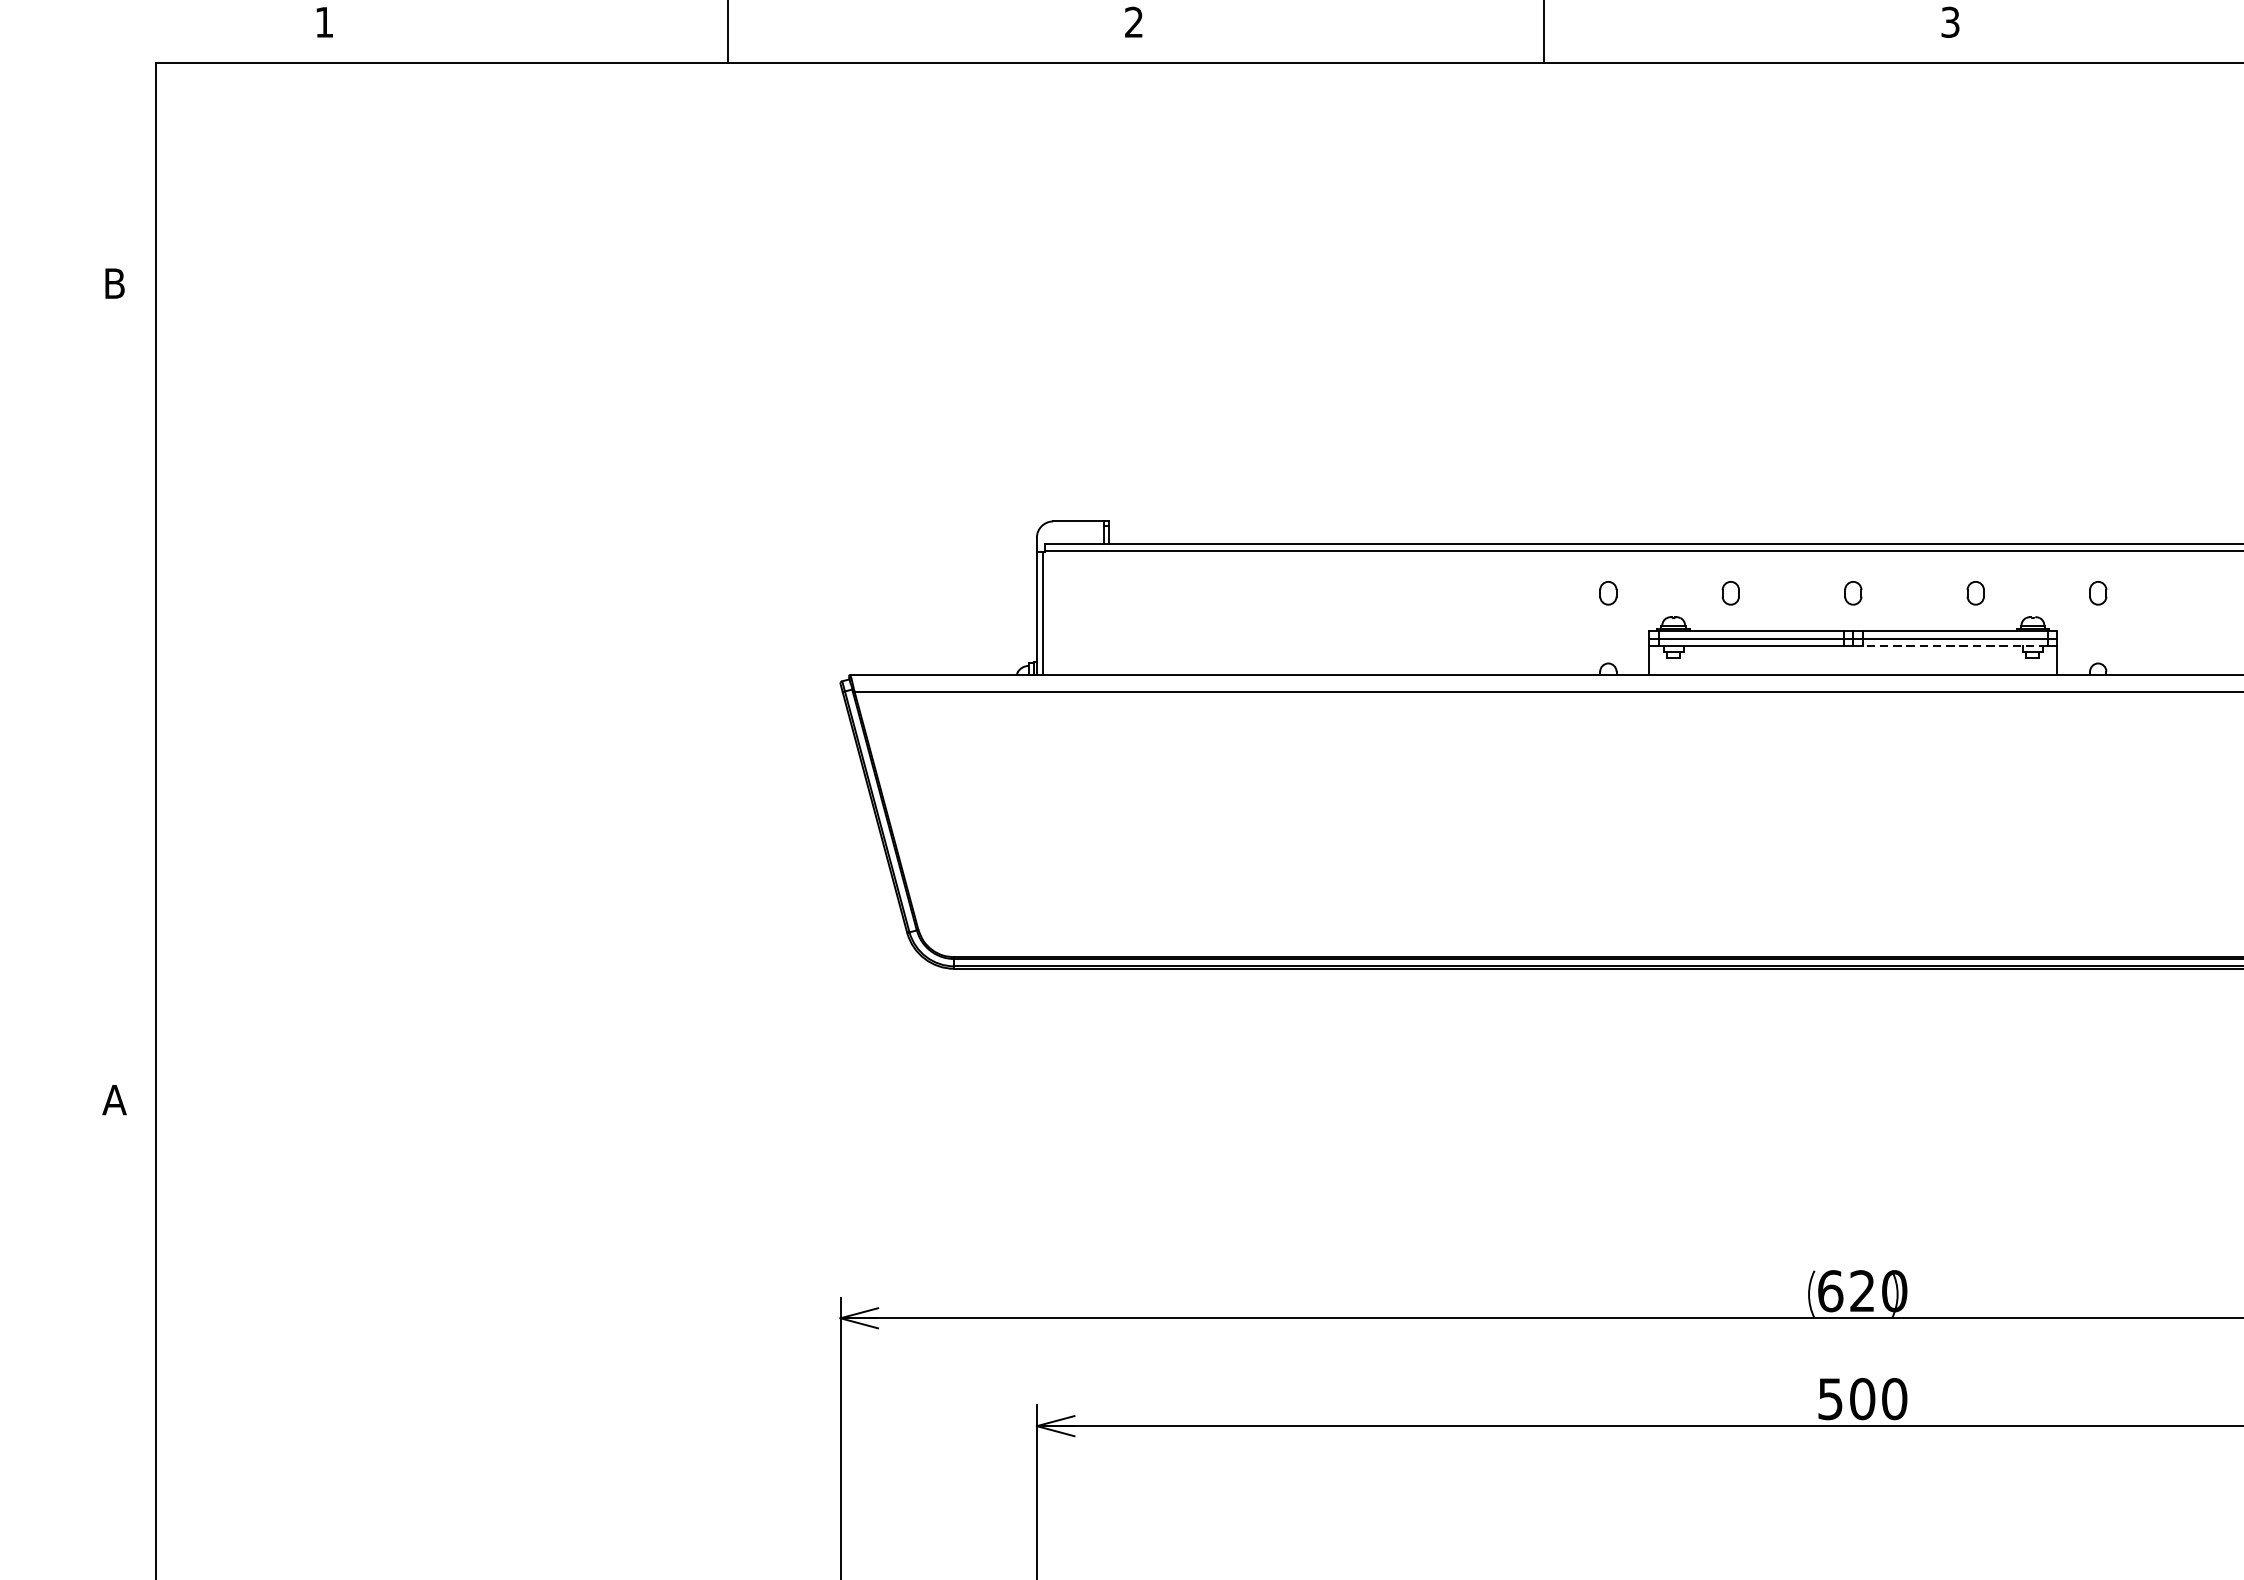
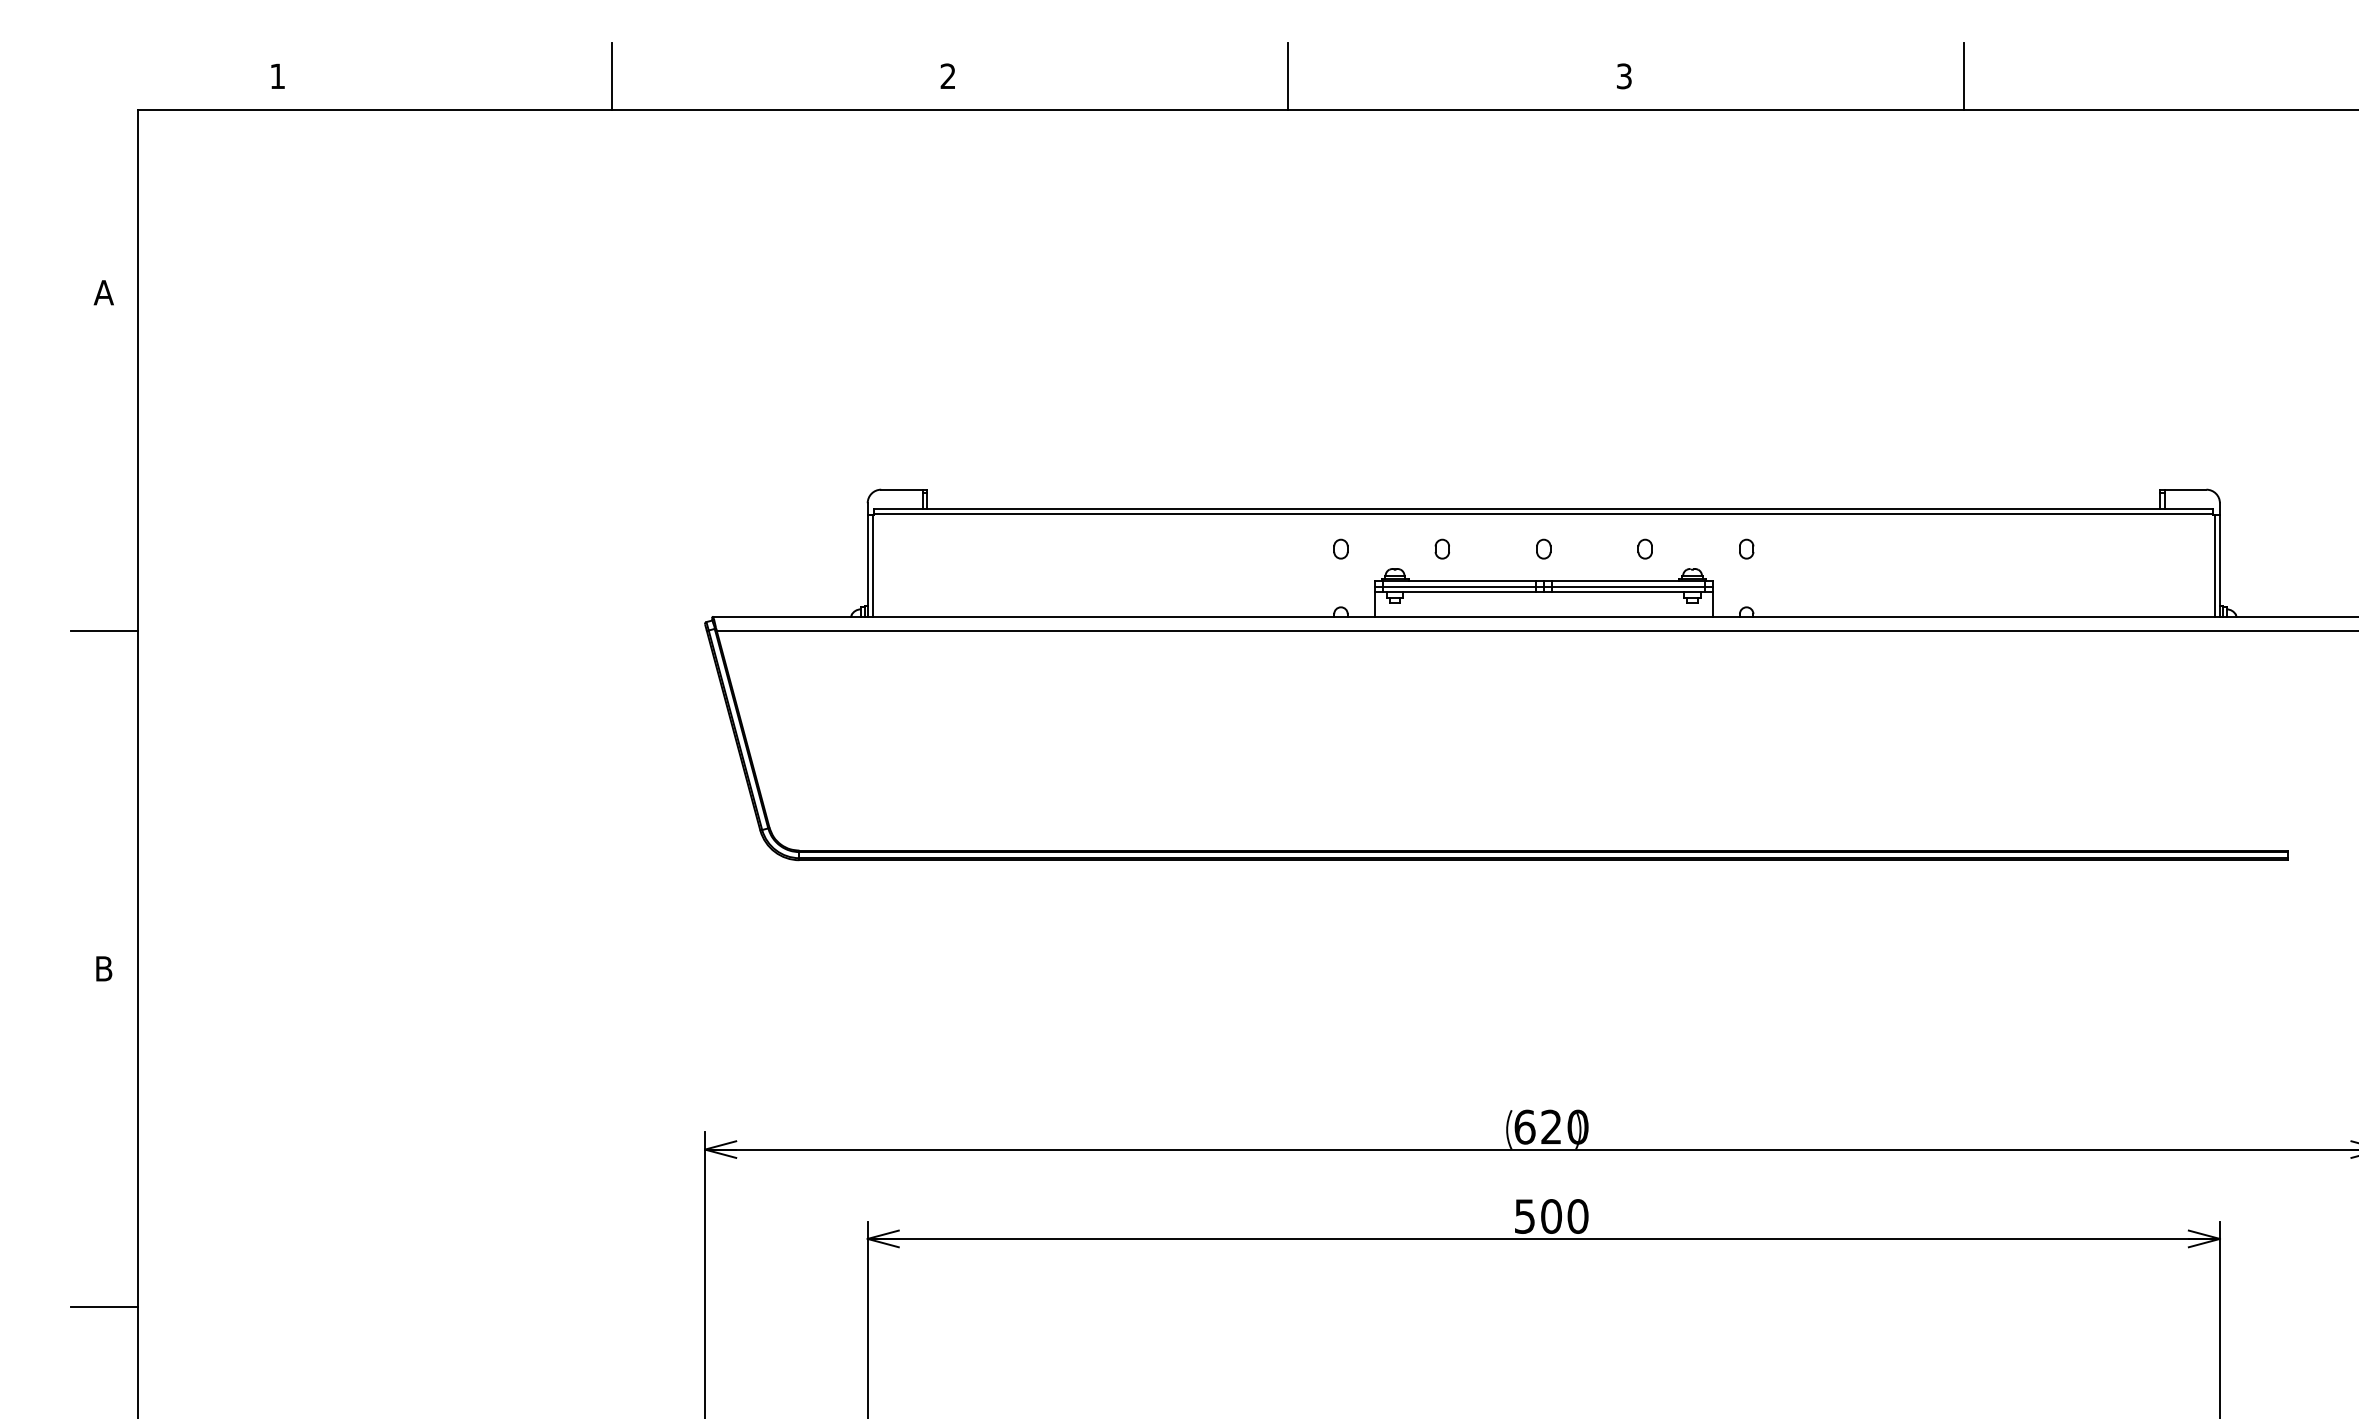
text: (114, 283) -> (103, 292), B -> A
line: (1954, 645) -> (1627, 592), dashed -> solid
line: (115, 691) -> (104, 630), added
text: (114, 1099) -> (103, 968), A -> B
line: (115, 1508) -> (104, 1307), added

